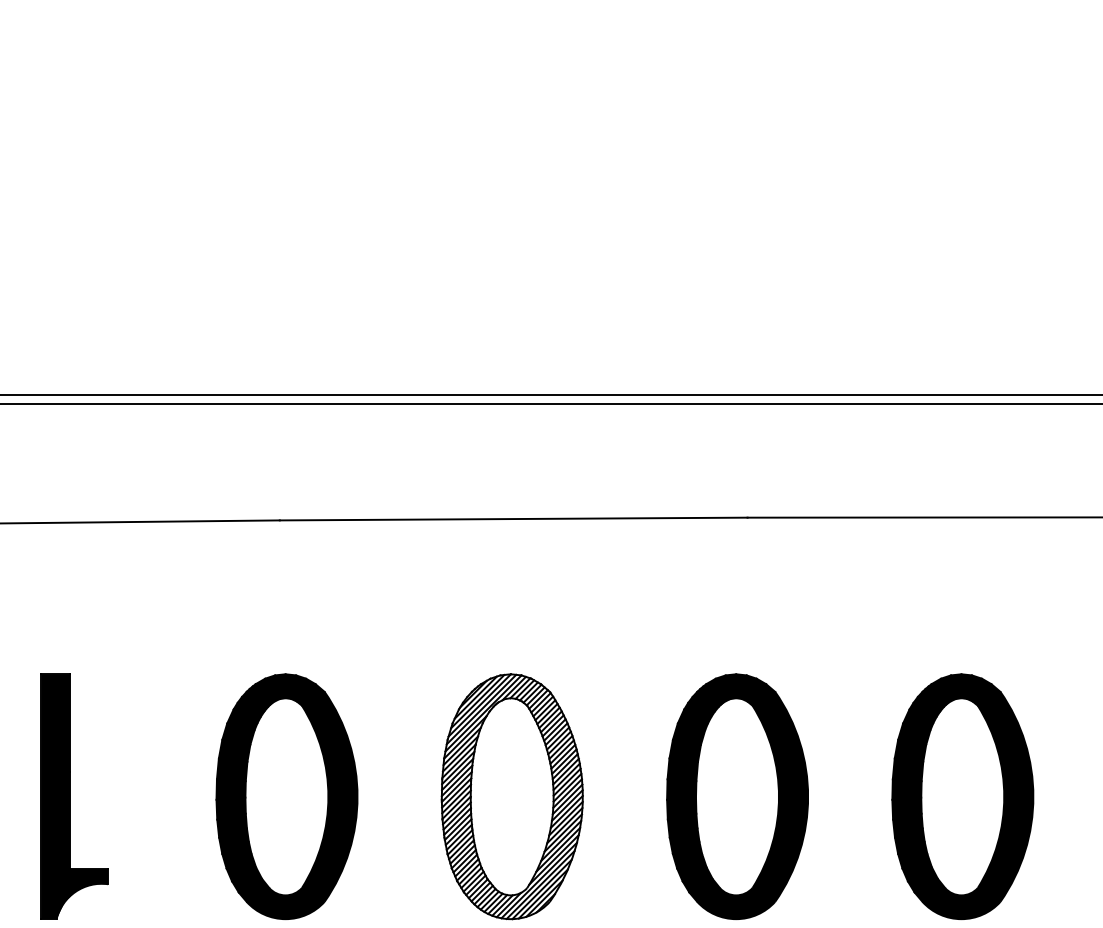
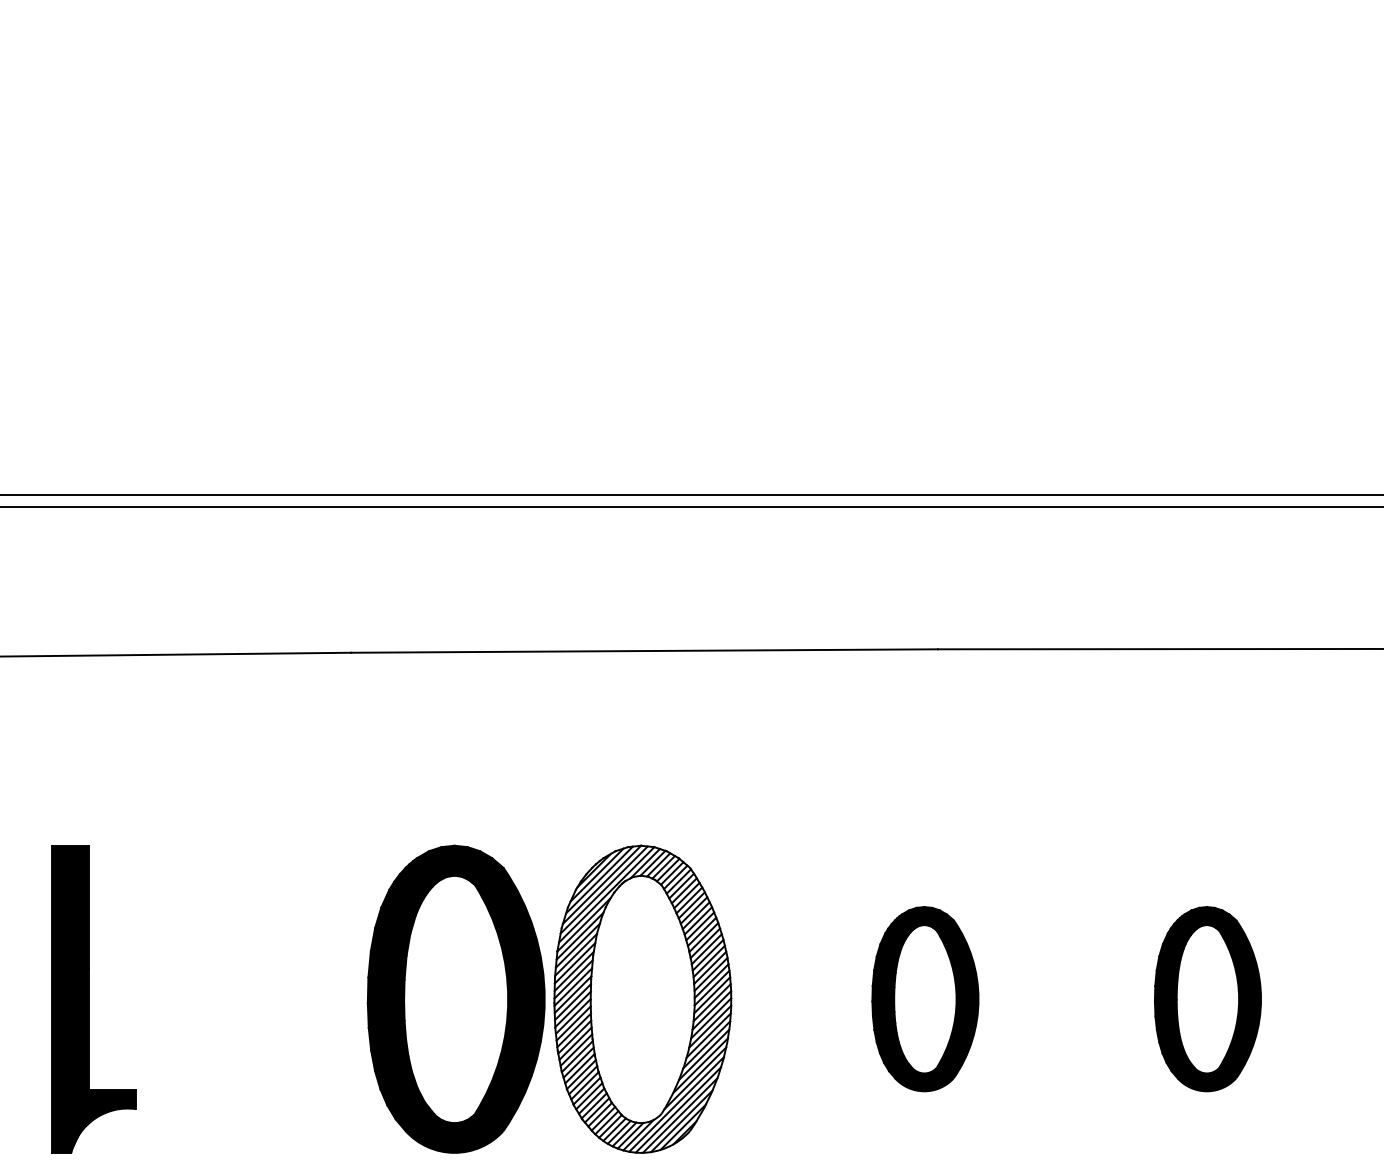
part: (286, 796) -> (455, 998), moved
part: (737, 796) -> (925, 998), size x0.6
part: (962, 796) -> (1207, 998), size x0.6

